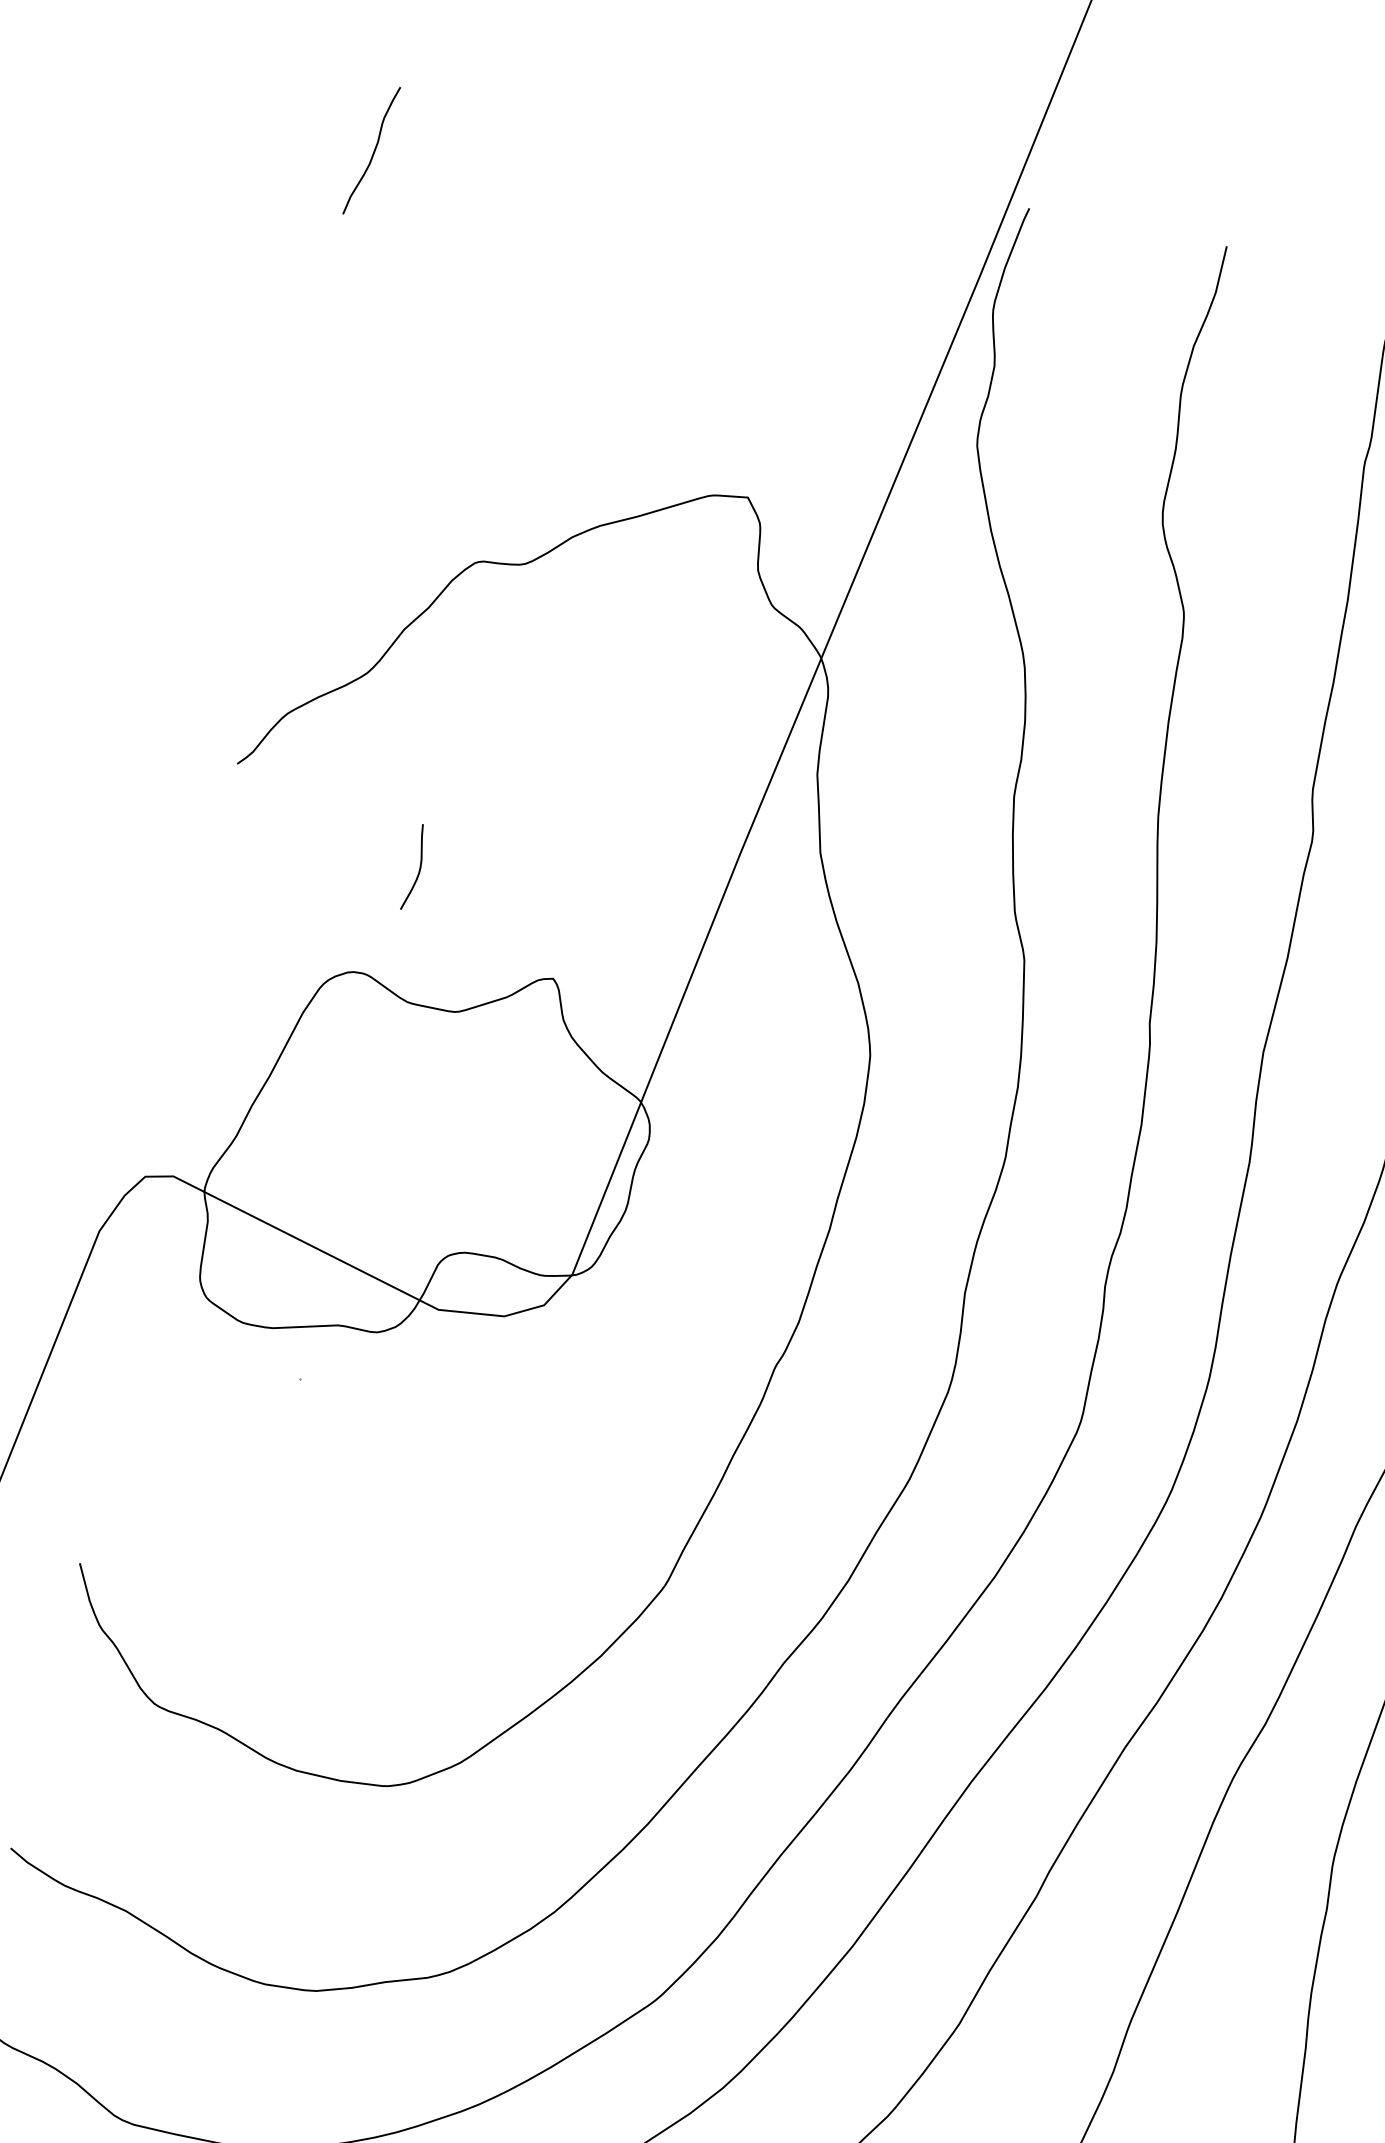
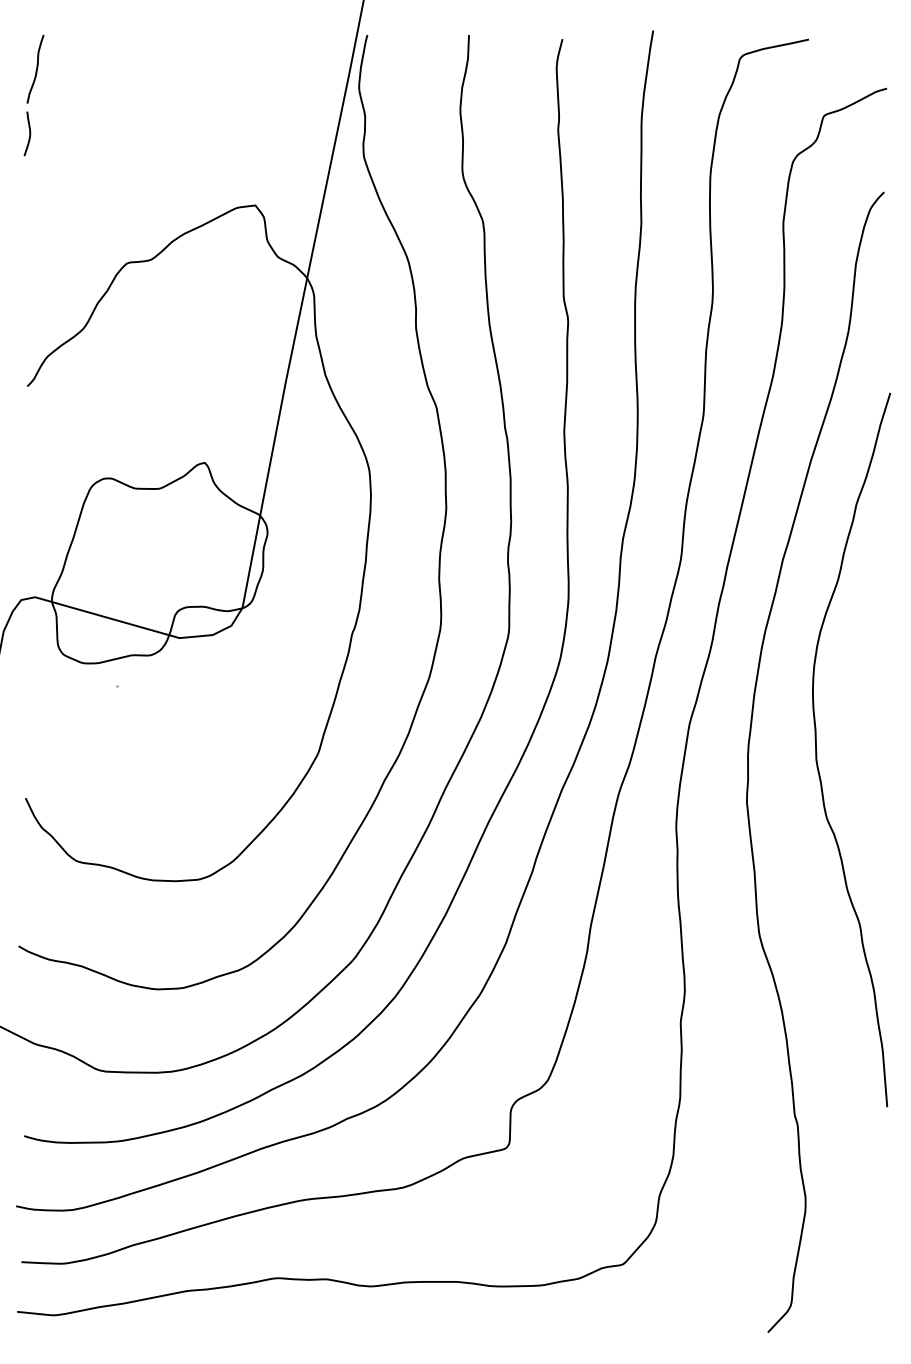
curve: (418, 867) -> (29, 133), moved

